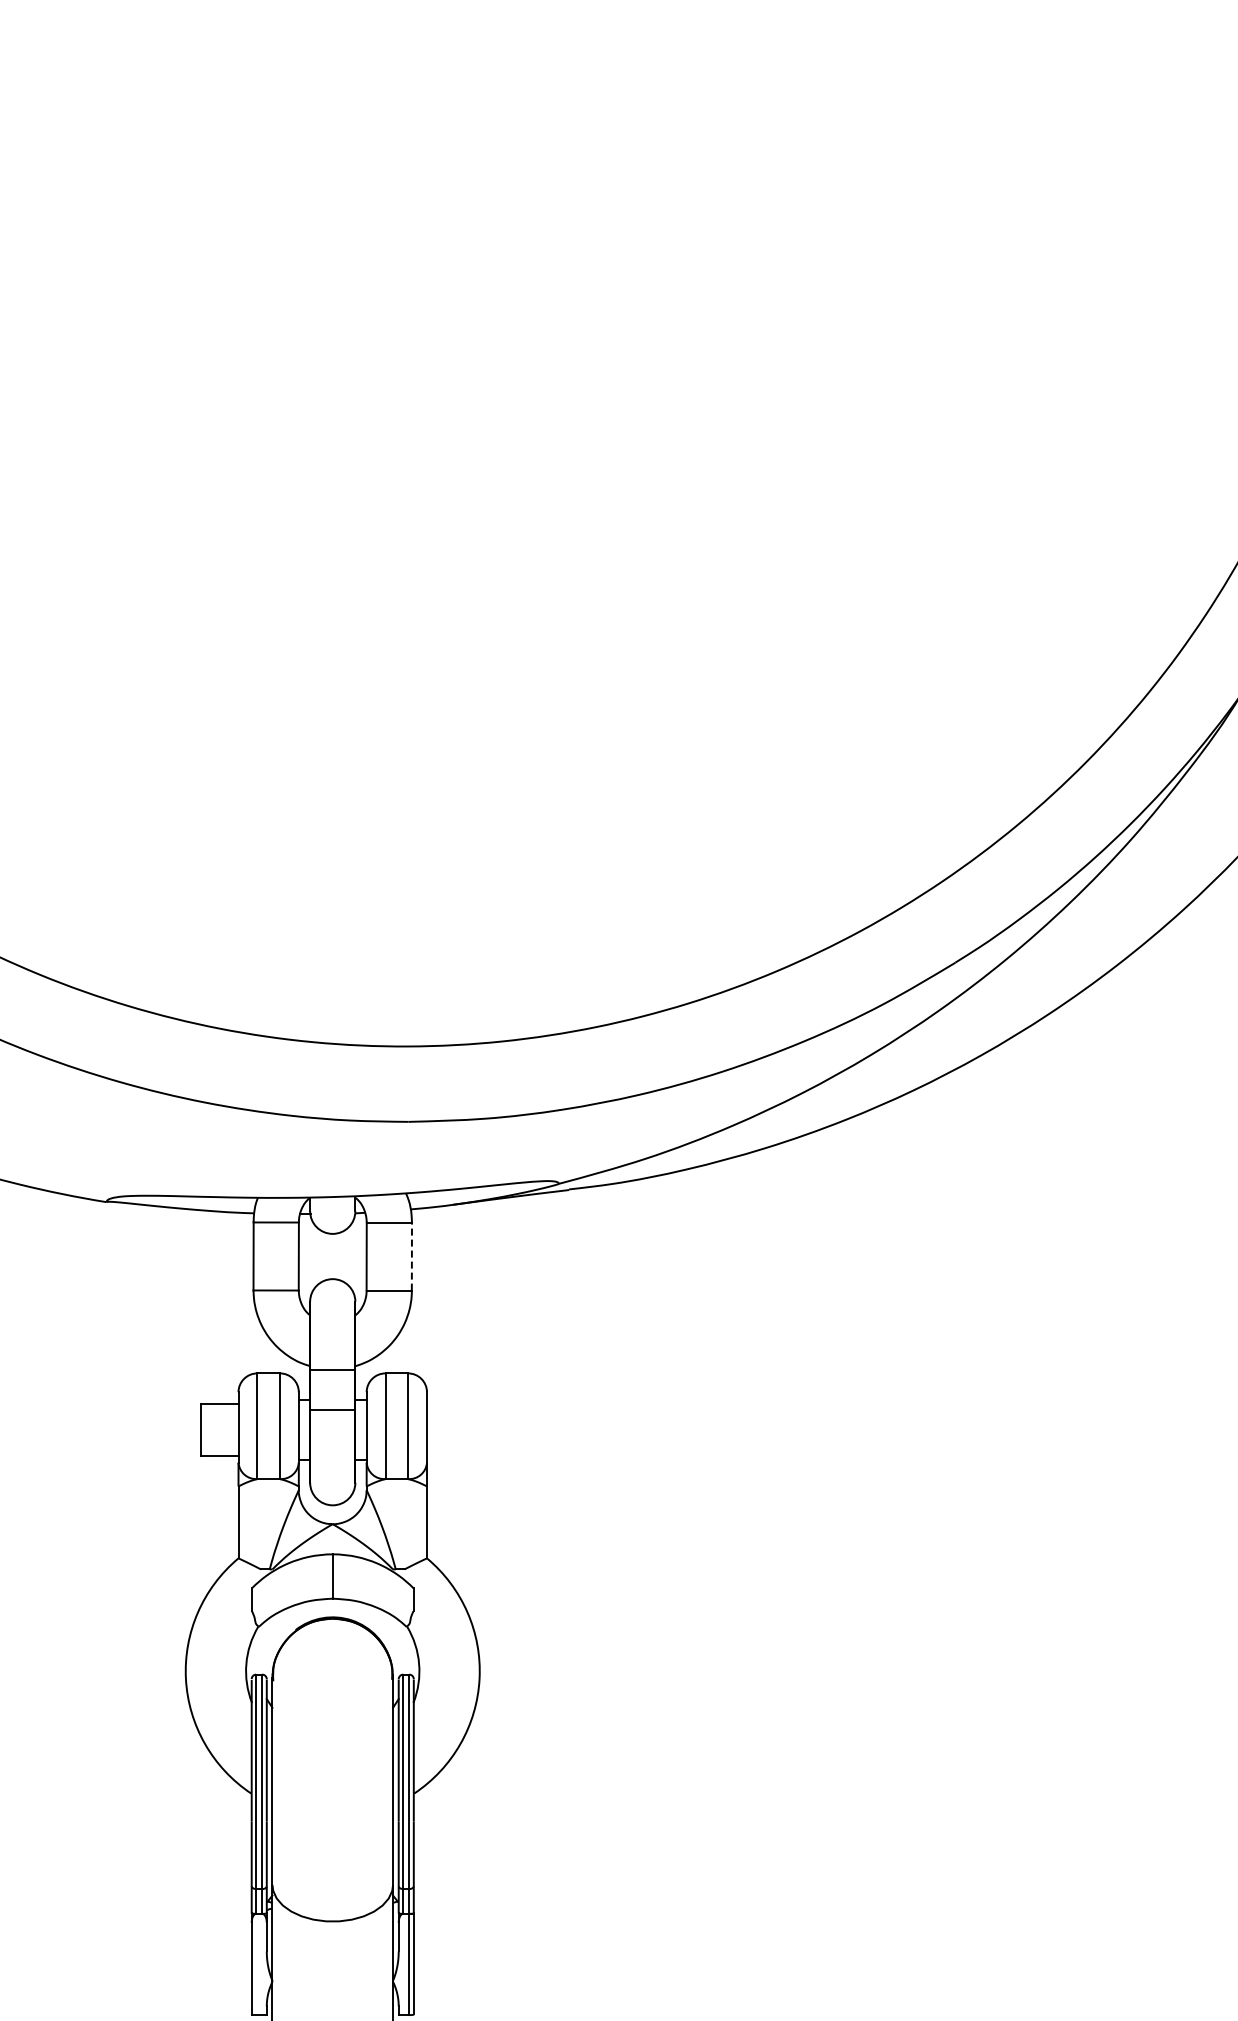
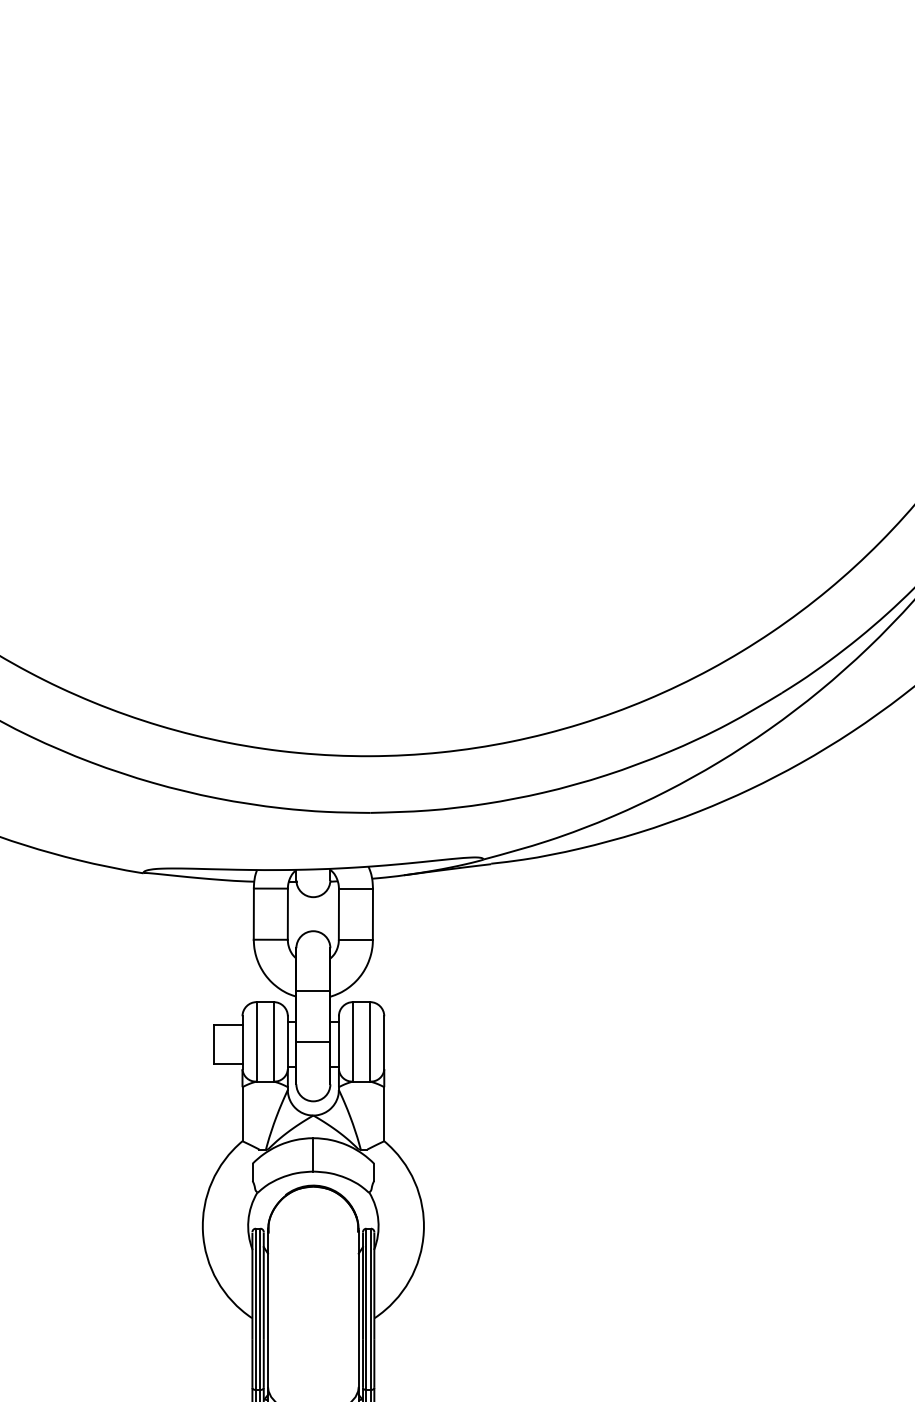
line: (411, 1256) -> (372, 914), dashed -> solid
line: (332, 1370) -> (313, 1042), moved
line: (332, 1410) -> (313, 990), moved

